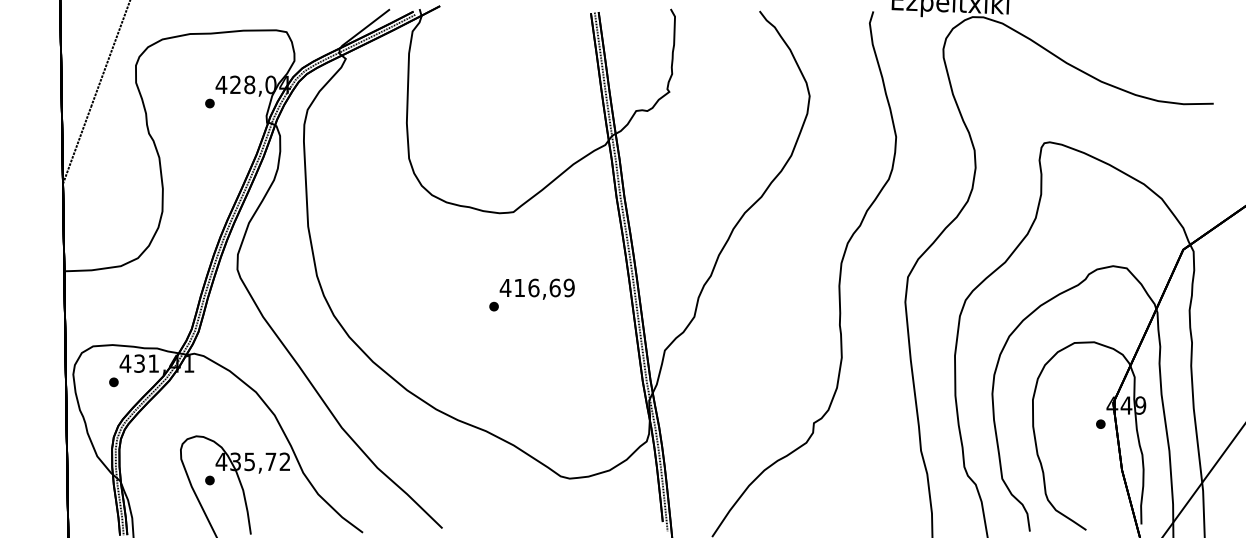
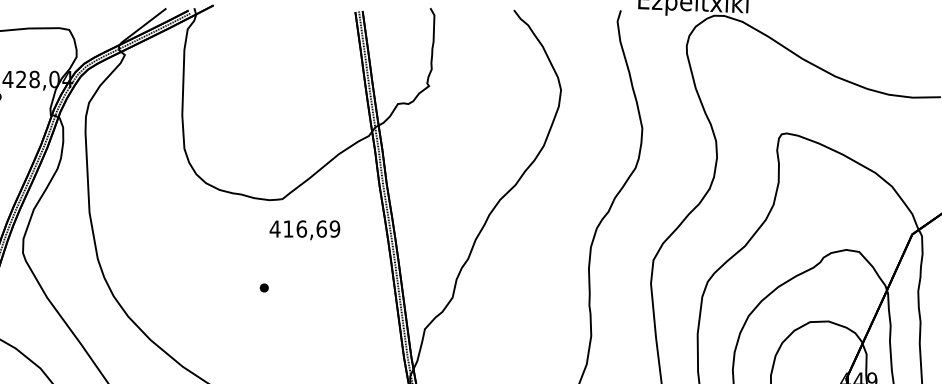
text: (536, 288) -> (304, 229), moved

